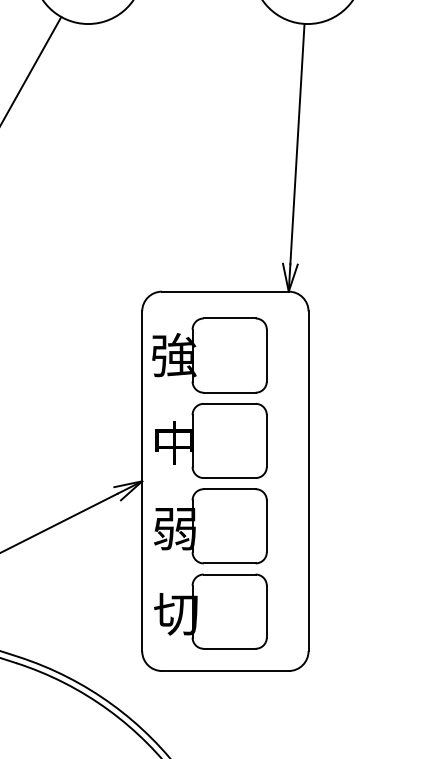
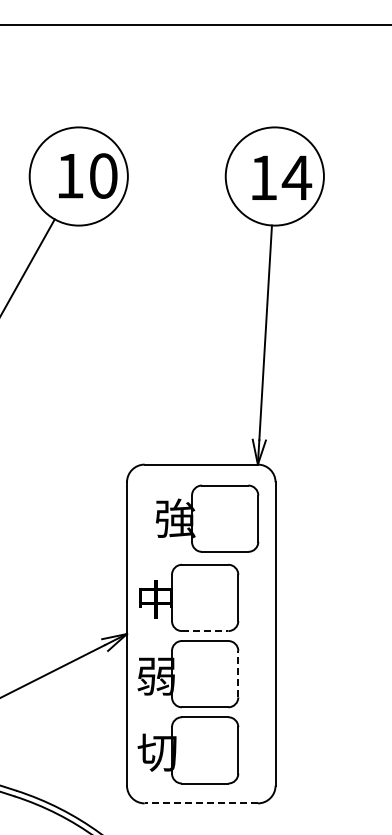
part: (209, 355) -> (207, 518), moved
line: (230, 478) -> (205, 631), solid -> dashed
line: (267, 525) -> (238, 673), solid -> dashed
line: (225, 671) -> (201, 803), solid -> dashed

